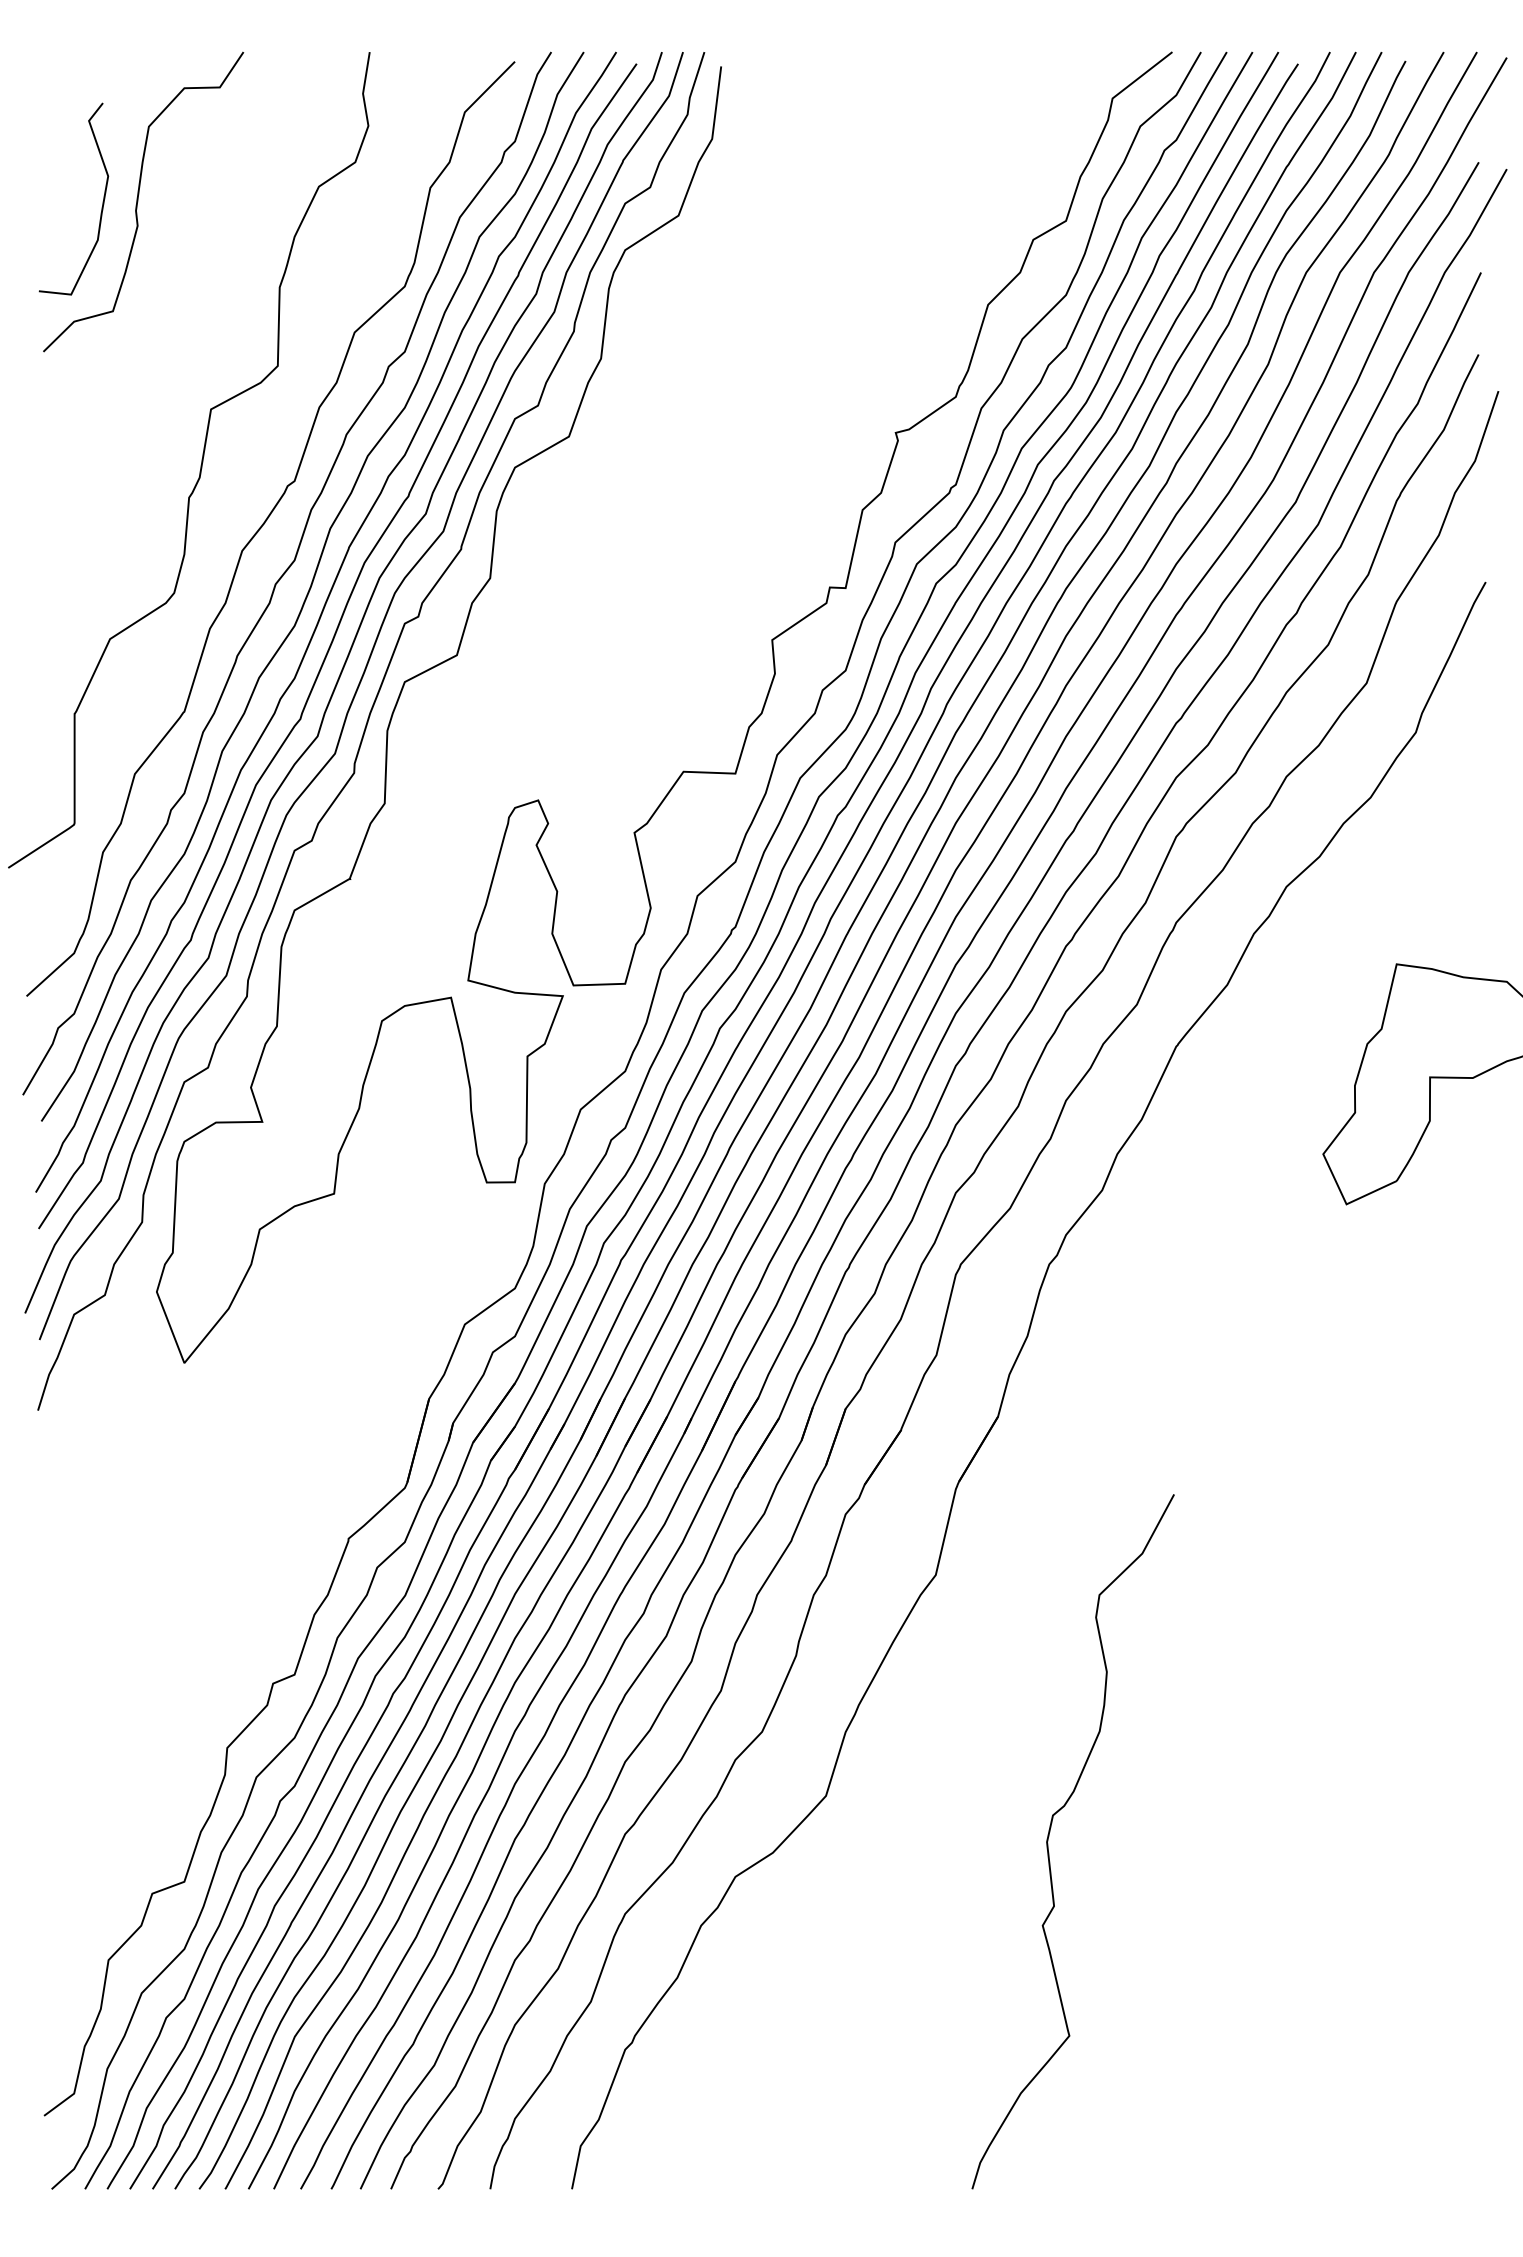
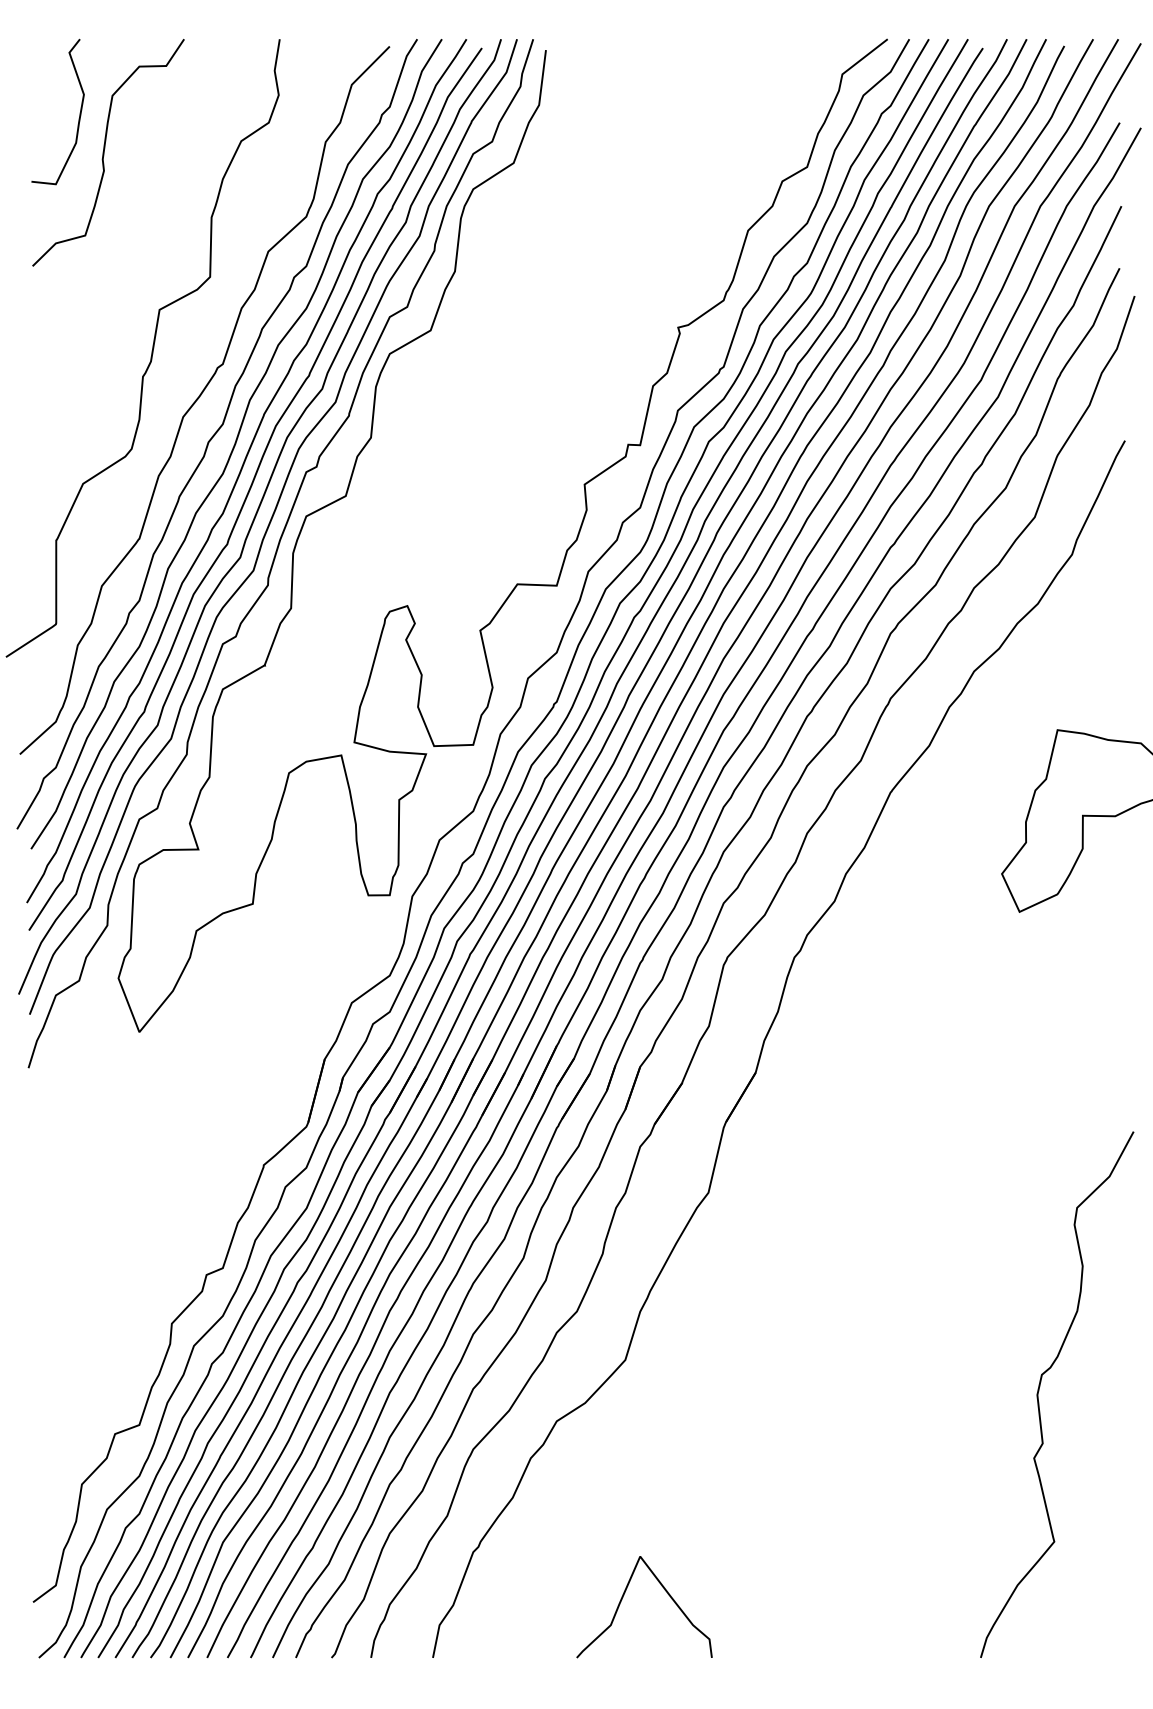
curve: (102, 201) -> (79, 113), moved
curve: (1049, 1836) -> (1039, 1390), moved
curve: (822, 2111) -> (622, 1599), added

